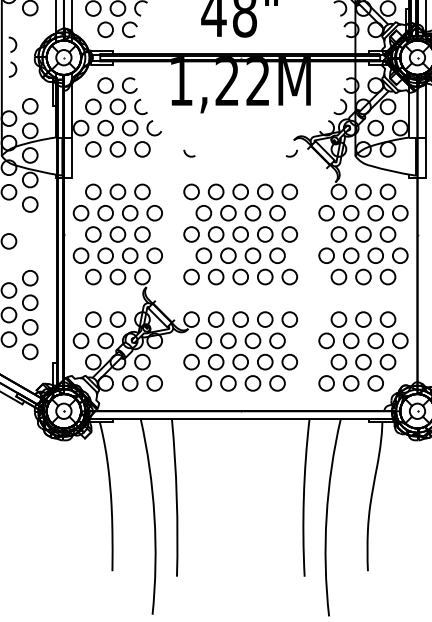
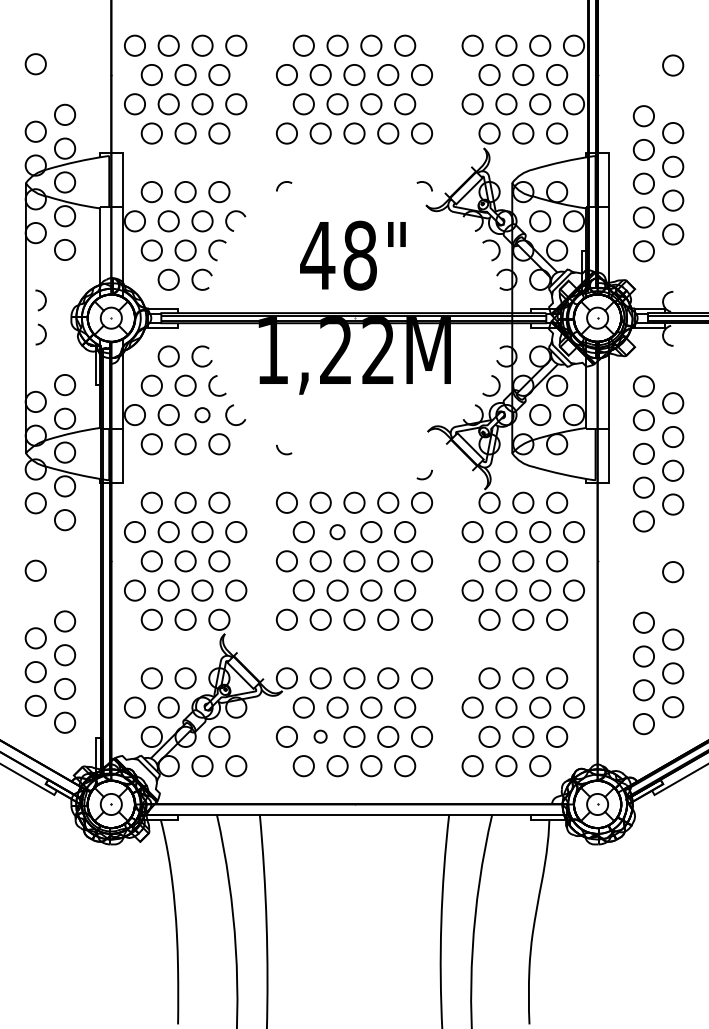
circle: (130, 128) -> (202, 415), size x0.7
arc: (292, 155) -> (425, 477), moved
circle: (228, 213) -> (337, 532), size x0.7
circle: (215, 361) -> (320, 736), size x0.6

